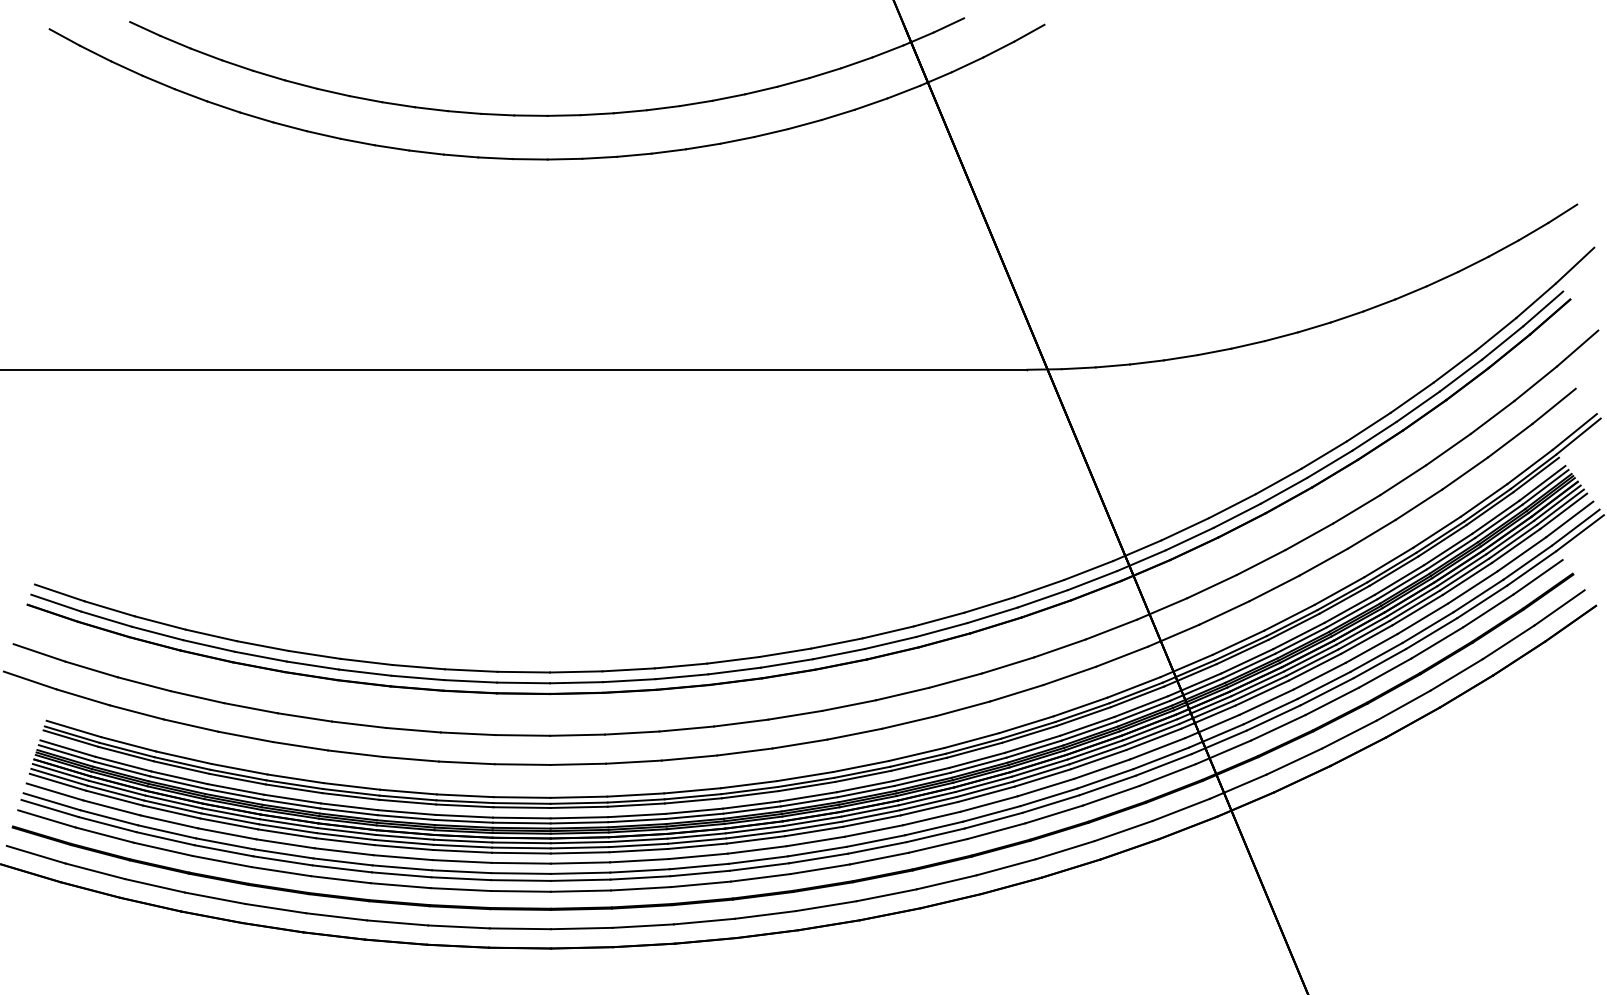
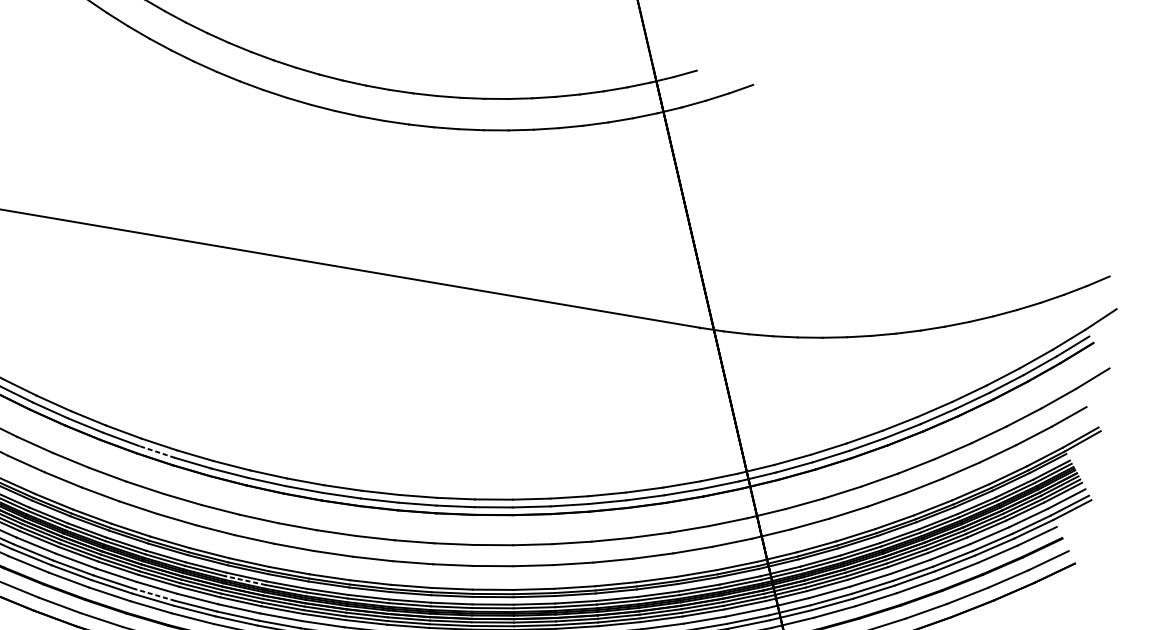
line: (312, 665) -> (156, 451), solid -> dashed
line: (464, 821) -> (245, 580), solid -> dashed
line: (343, 861) -> (155, 594), solid -> dashed

